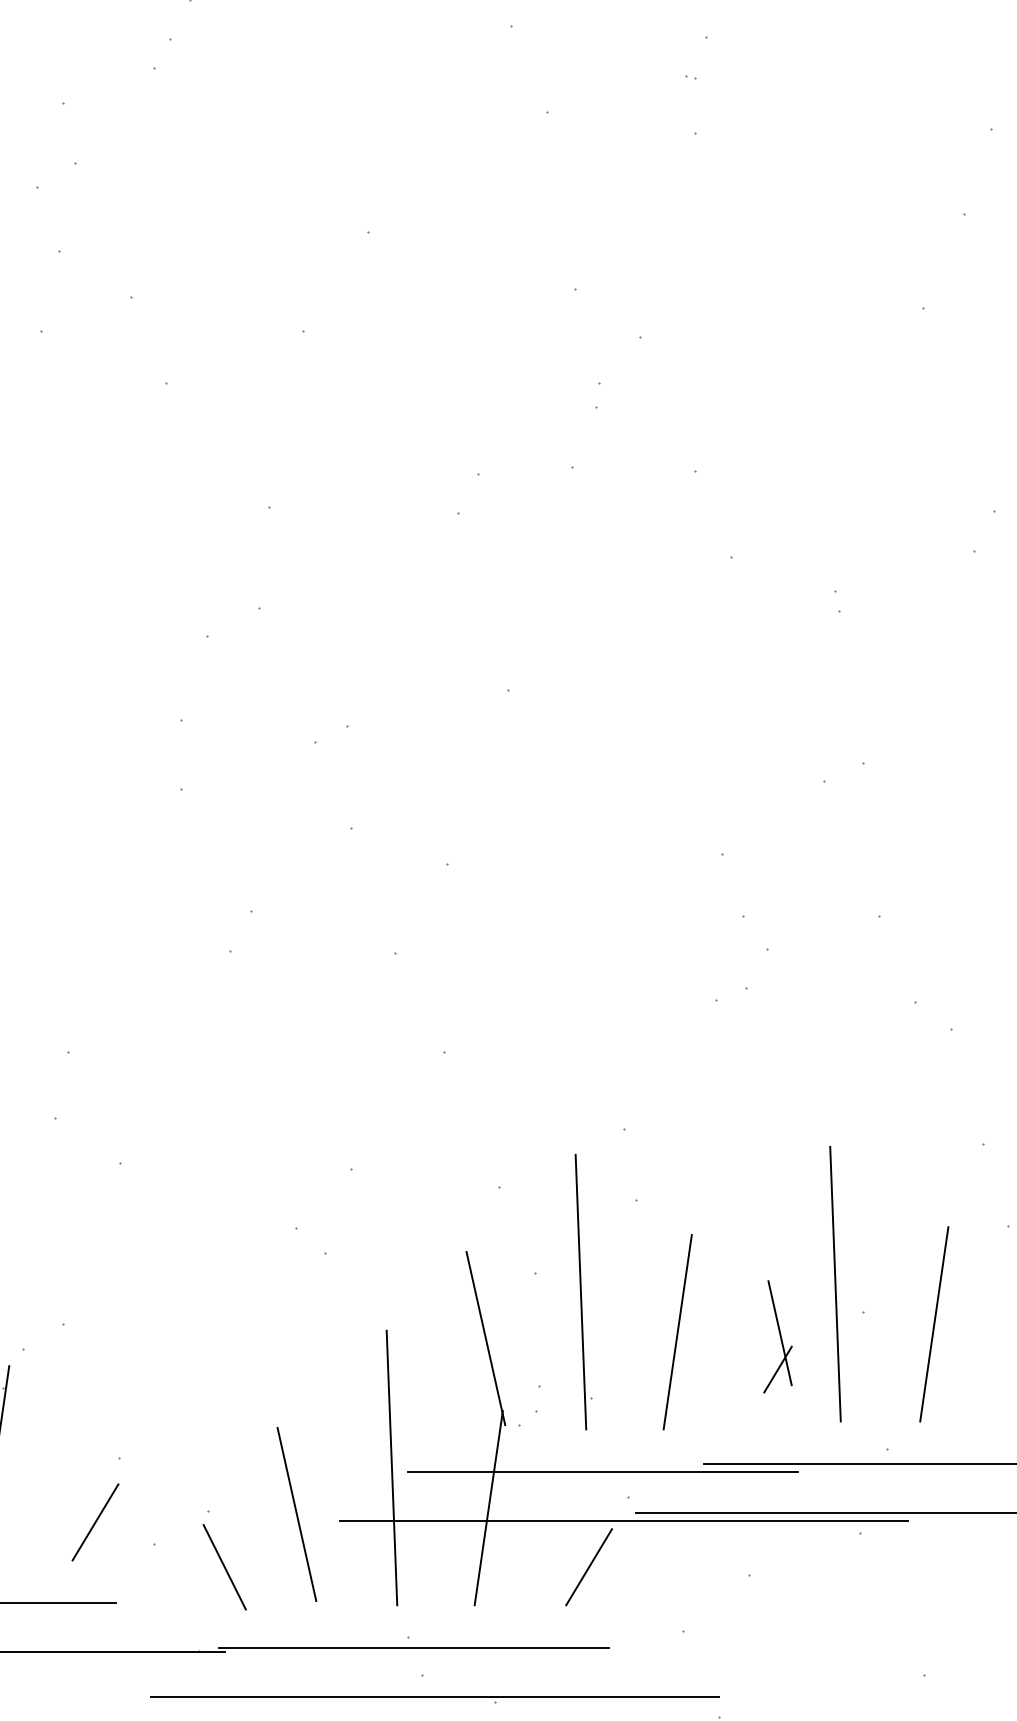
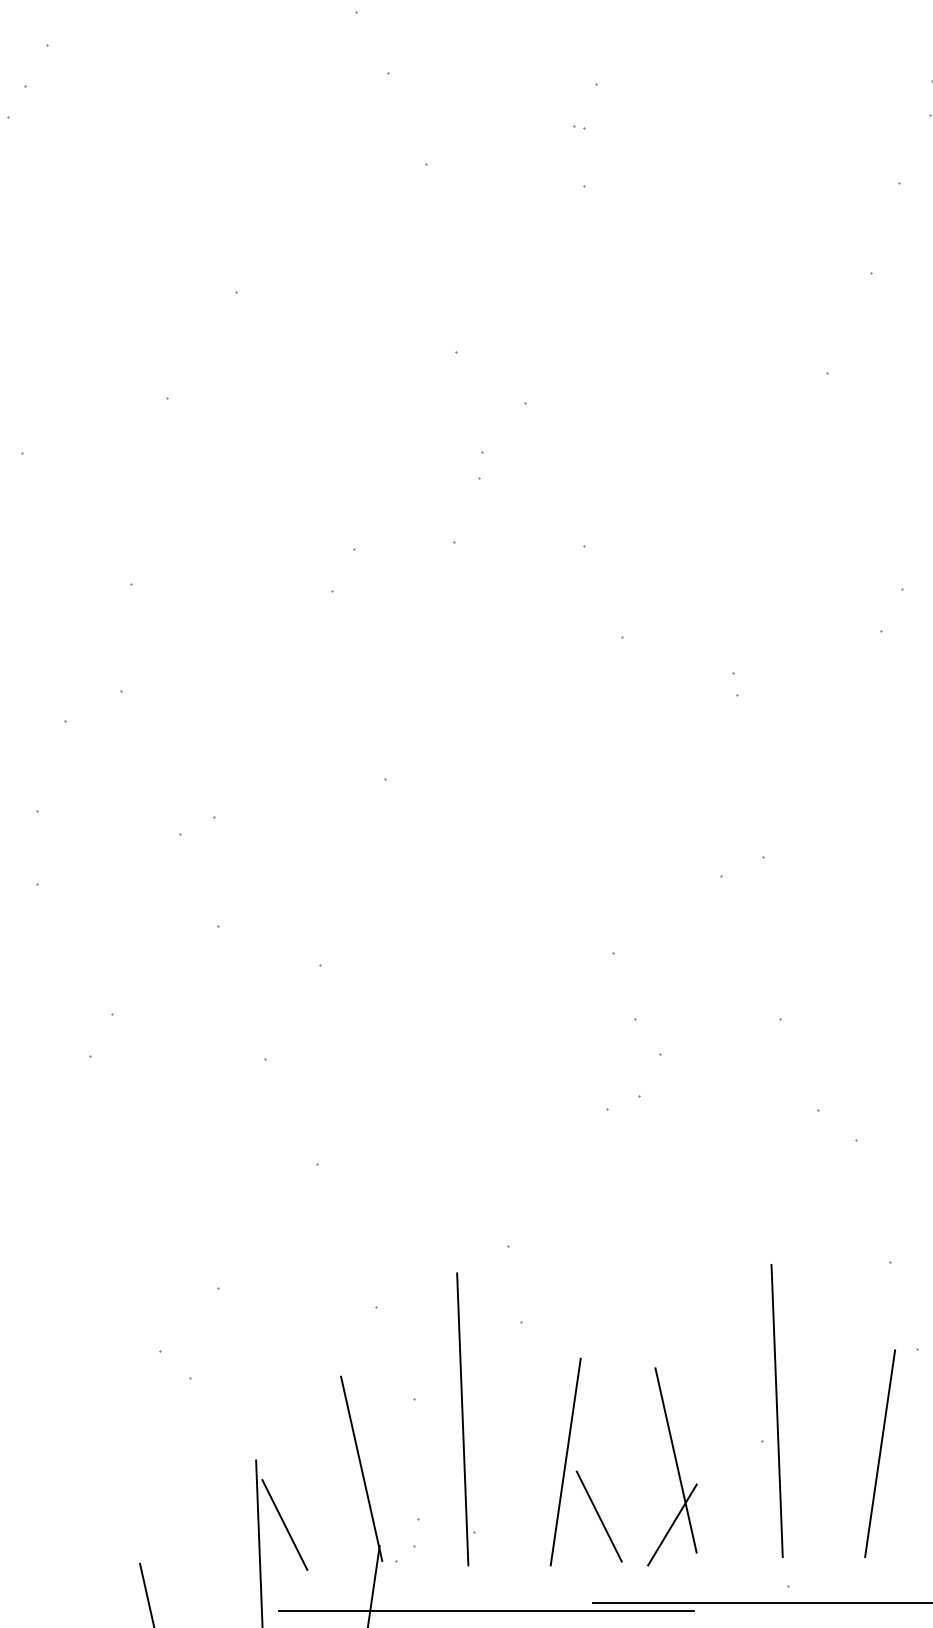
line: (835, 1284) -> (777, 1411), moved
line: (934, 1324) -> (880, 1453), moved
part: (777, 1336) -> (671, 1466), size x1.67
line: (709, 1383) -> (599, 1516), added
line: (413, 1391) -> (284, 1525), added

